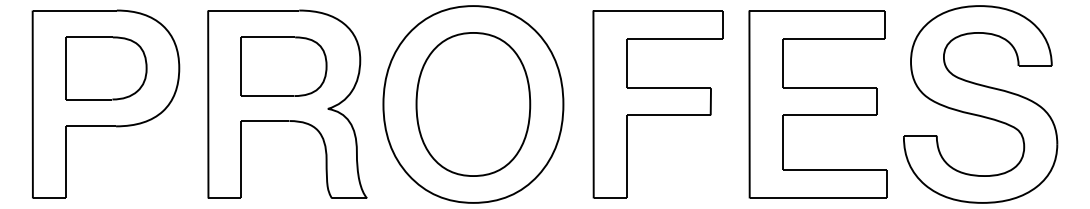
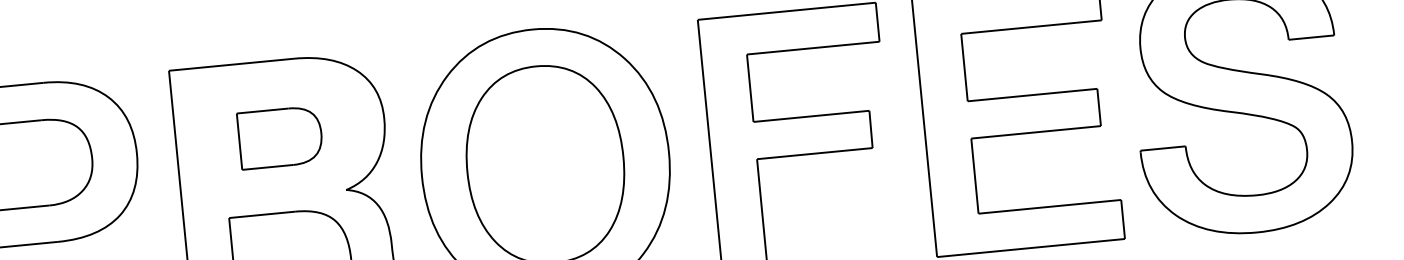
part: (283, 66) -> (279, 137), size x0.7

